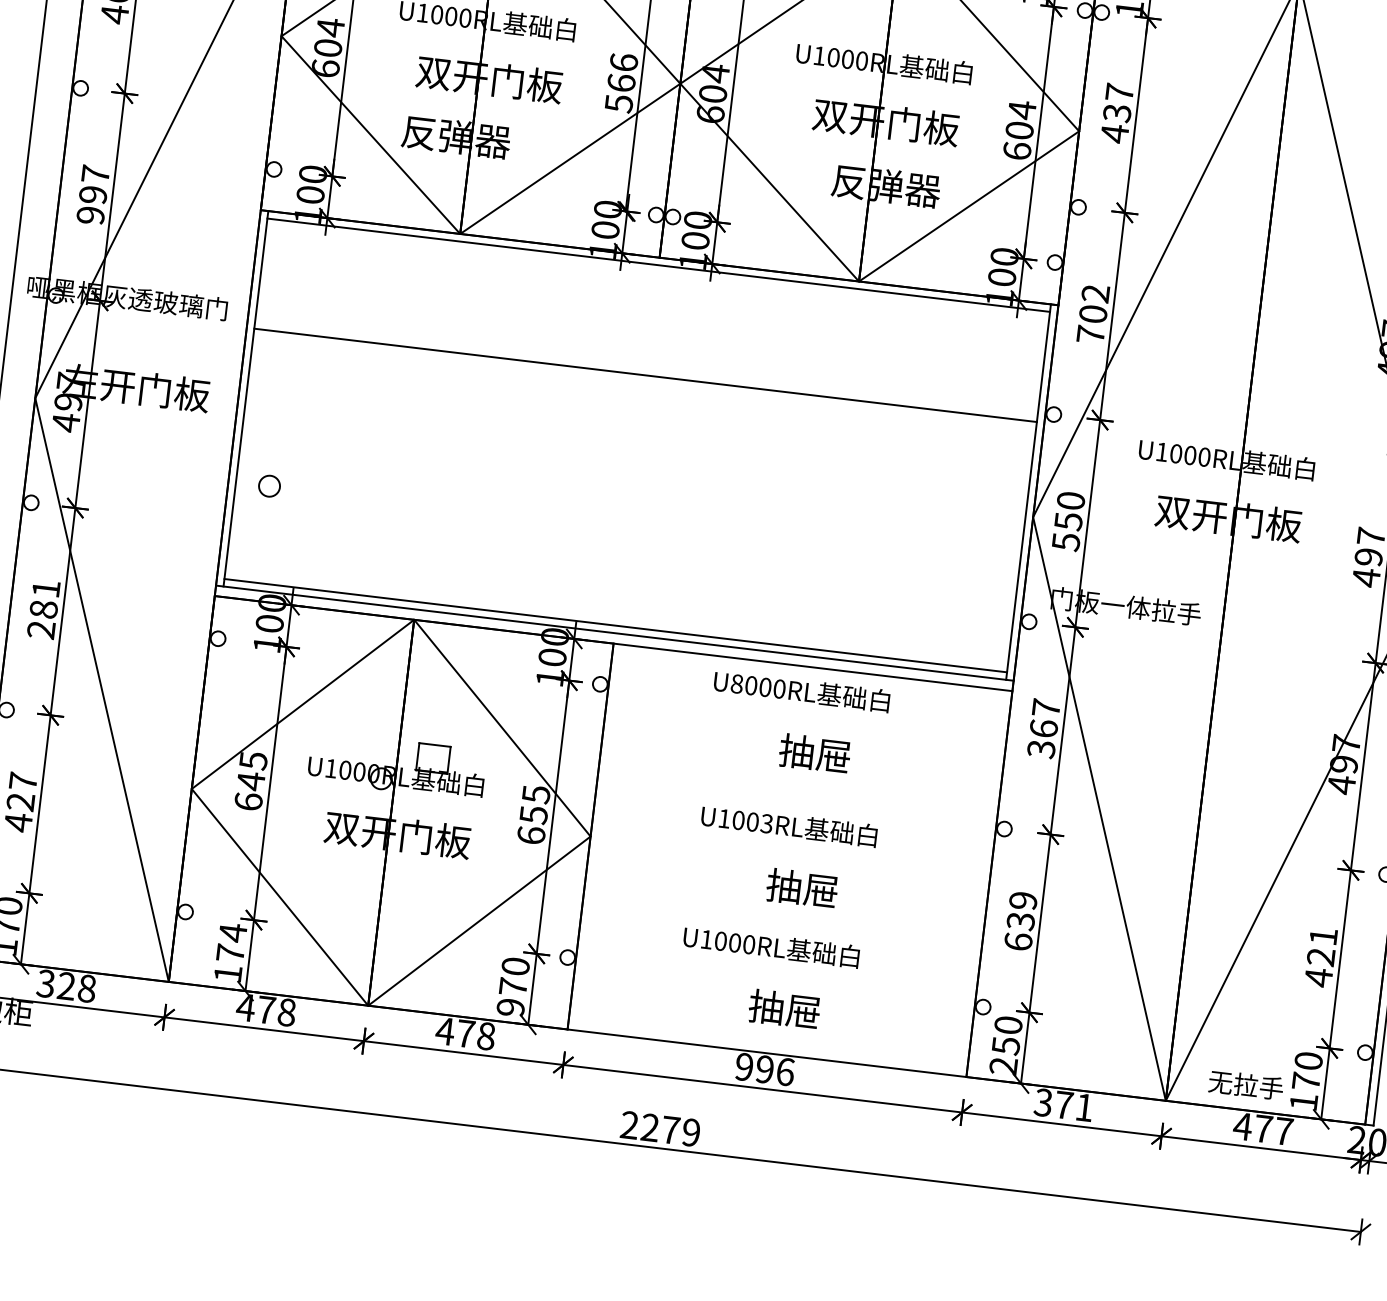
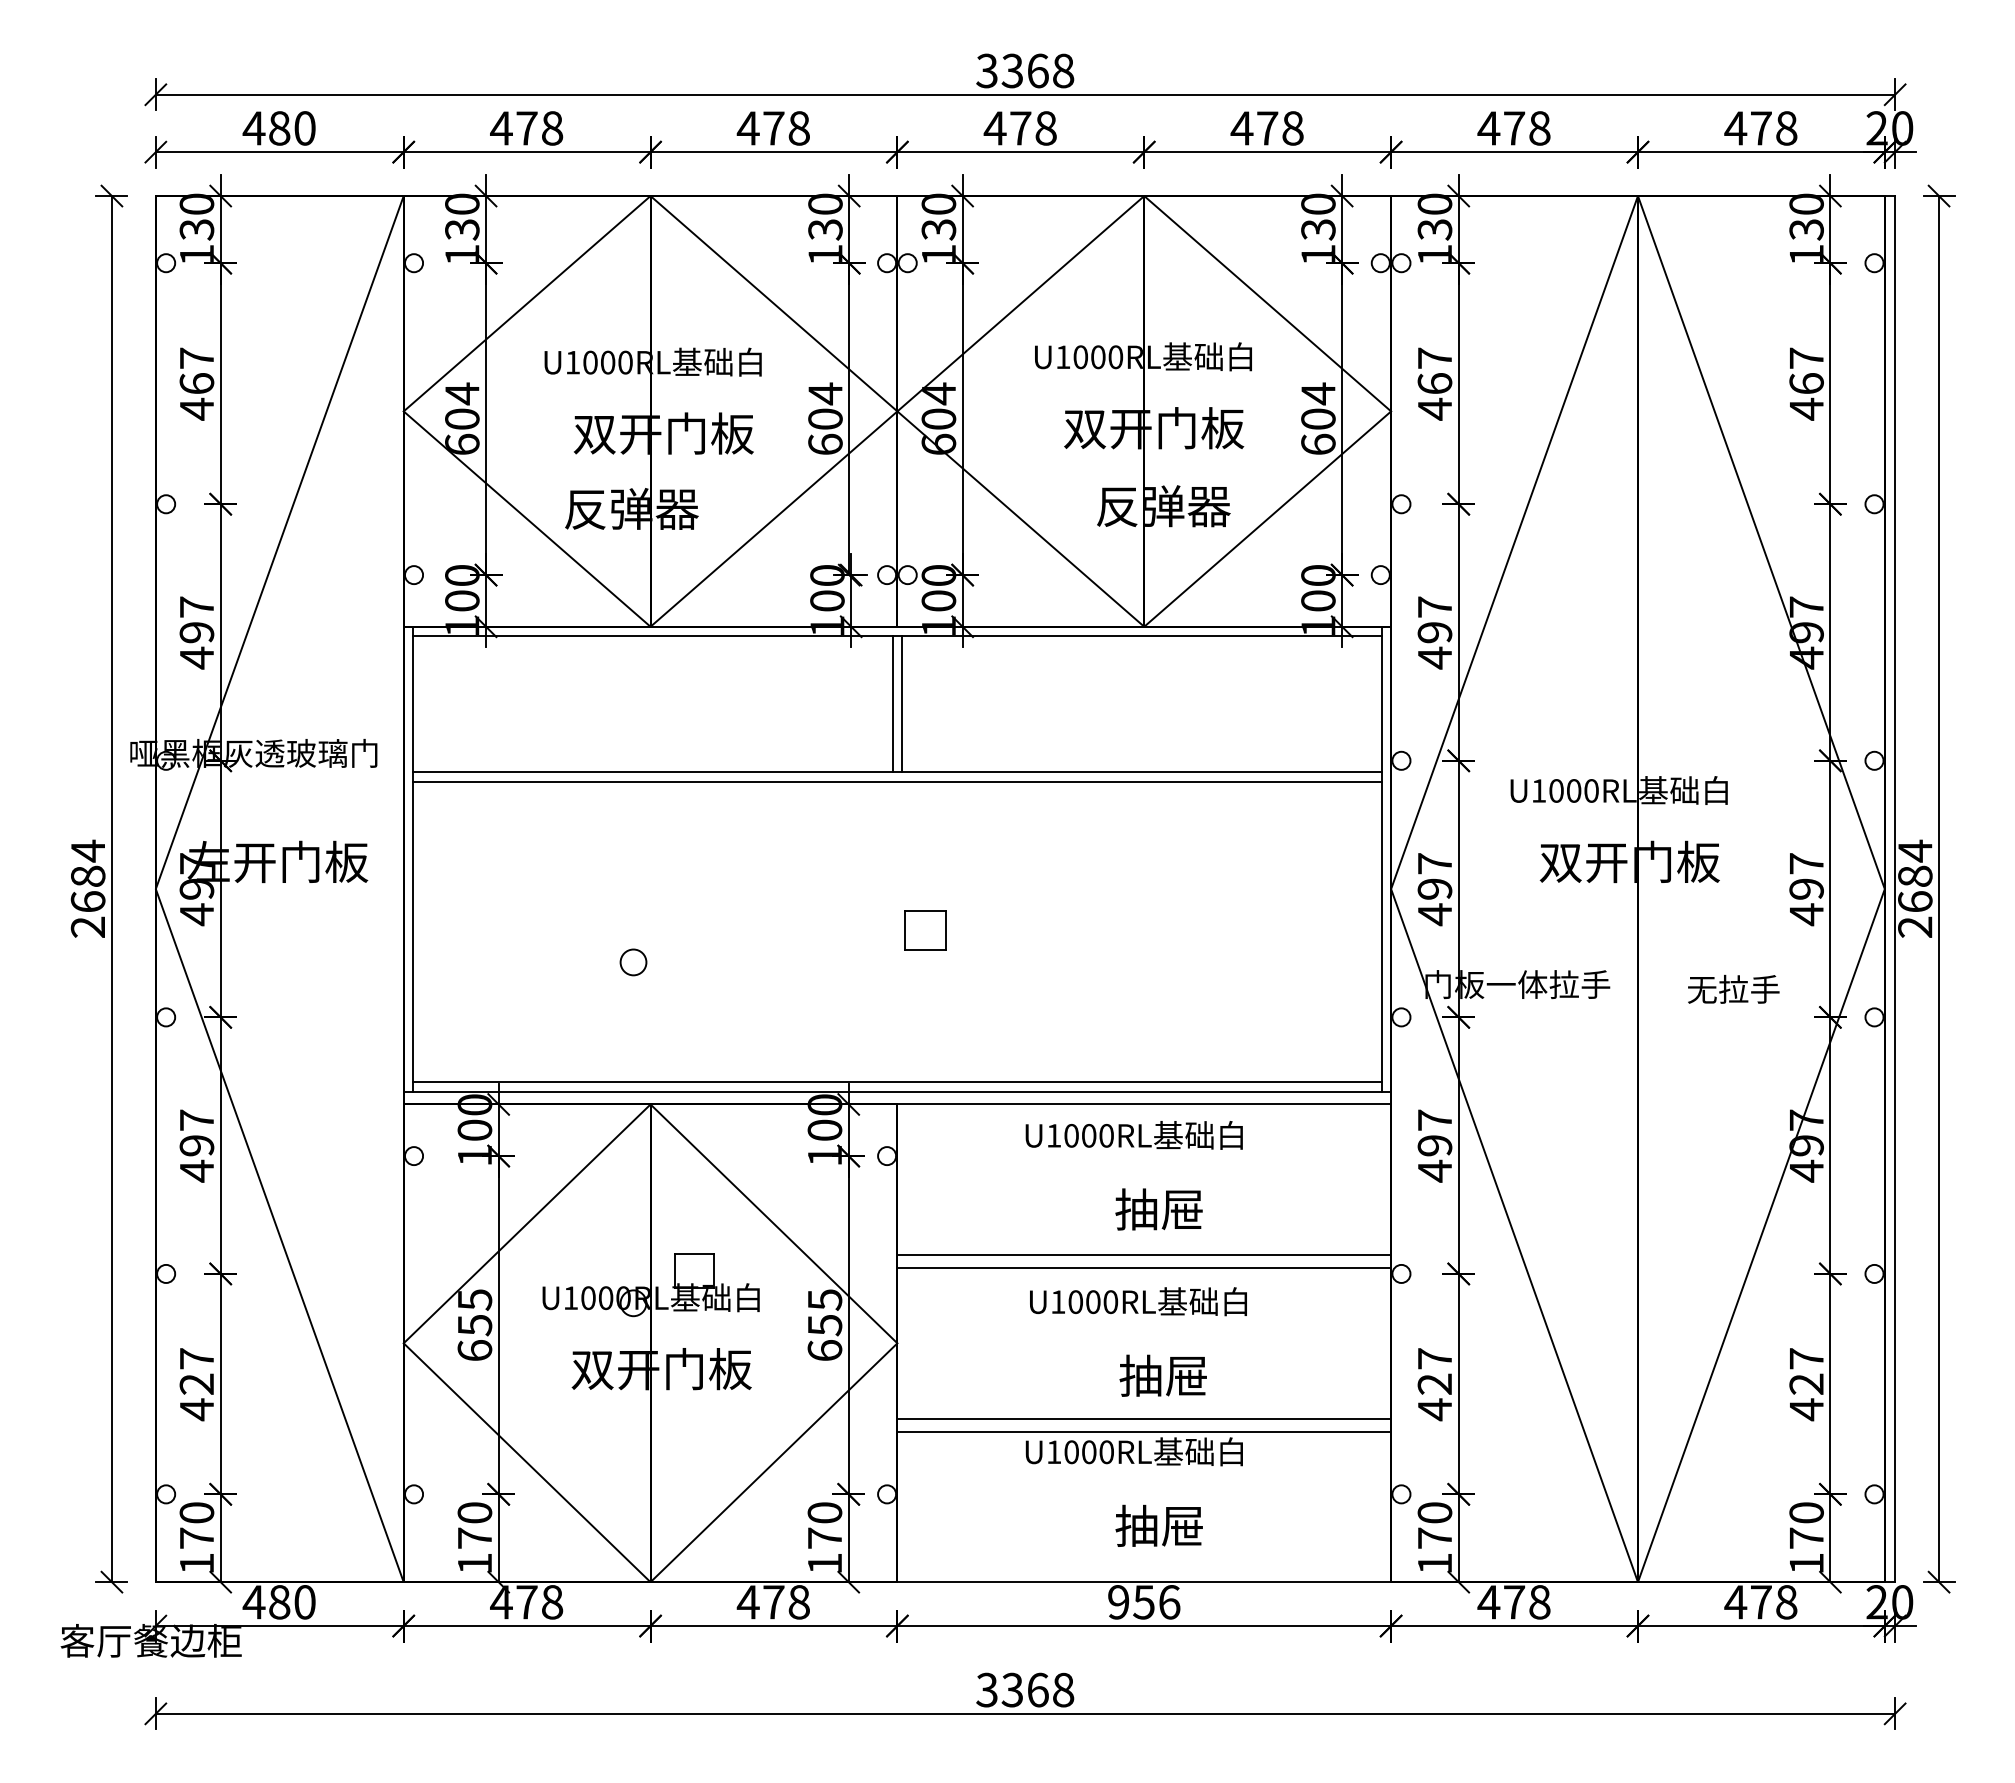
text: (621, 82) -> (825, 418), 566 -> 604
text: (1116, 112) -> (1434, 383), 437 -> 467
text: (90, 215) -> (196, 657), 997 -> 497
text: (1092, 314) -> (1434, 632), 702 -> 497
line: (648, 320) -> (892, 704), added
line: (656, 321) -> (902, 704), added
line: (644, 382) -> (897, 781), added
circle: (269, 486) -> (633, 962), moved
part: (653, 505) -> (925, 930), added
text: (1068, 521) -> (1434, 889), 550 -> 497
text: (43, 609) -> (196, 1145), 281 -> 497
text: (736, 683) -> (1053, 1135), U8000RL -> U1000RL
text: (1042, 738) -> (1434, 1158), 367 -> 497
text: (251, 781) -> (475, 1325), 645 -> 655
line: (798, 789) -> (1144, 1255), added
line: (797, 799) -> (1144, 1268), added
text: (766, 823) -> (1110, 1301), U1003RL -> U1000RL
line: (782, 921) -> (1144, 1418), added
text: (1020, 921) -> (1434, 1384), 639 -> 427
line: (781, 931) -> (1144, 1431), added
text: (232, 932) -> (474, 1512), 174 -> 170
text: (1323, 936) -> (1806, 1358), 421 -> 427
text: (65, 986) -> (278, 1602), 328 -> 480
text: (510, 1007) -> (824, 1563), 970 -> 170
text: (1004, 1055) -> (1434, 1550), 250 -> 170
text: (764, 1069) -> (1143, 1602), 996 -> 956
text: (1246, 1084) -> (1733, 988), moved
text: (1063, 1105) -> (1513, 1602), 371 -> 478
text: (660, 1128) -> (1025, 1689), 2279 -> 3368
text: (1283, 1131) -> (1786, 1602), 477 -> 478

